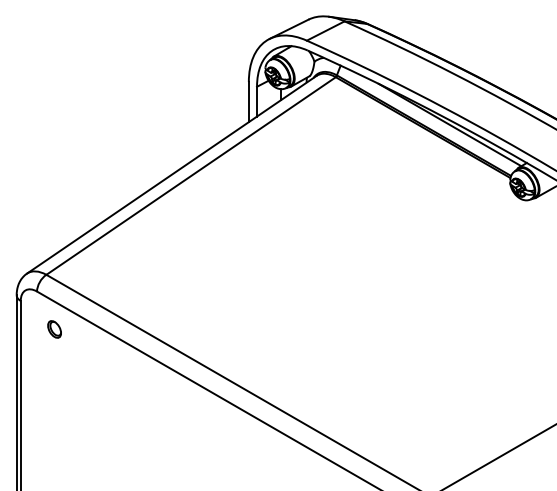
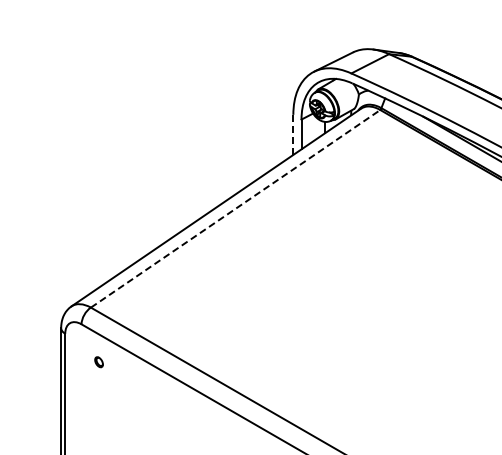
line: (248, 101) -> (293, 134), solid -> dashed
line: (191, 175) -> (236, 208), solid -> dashed
part: (54, 329) -> (99, 362), size x0.6

